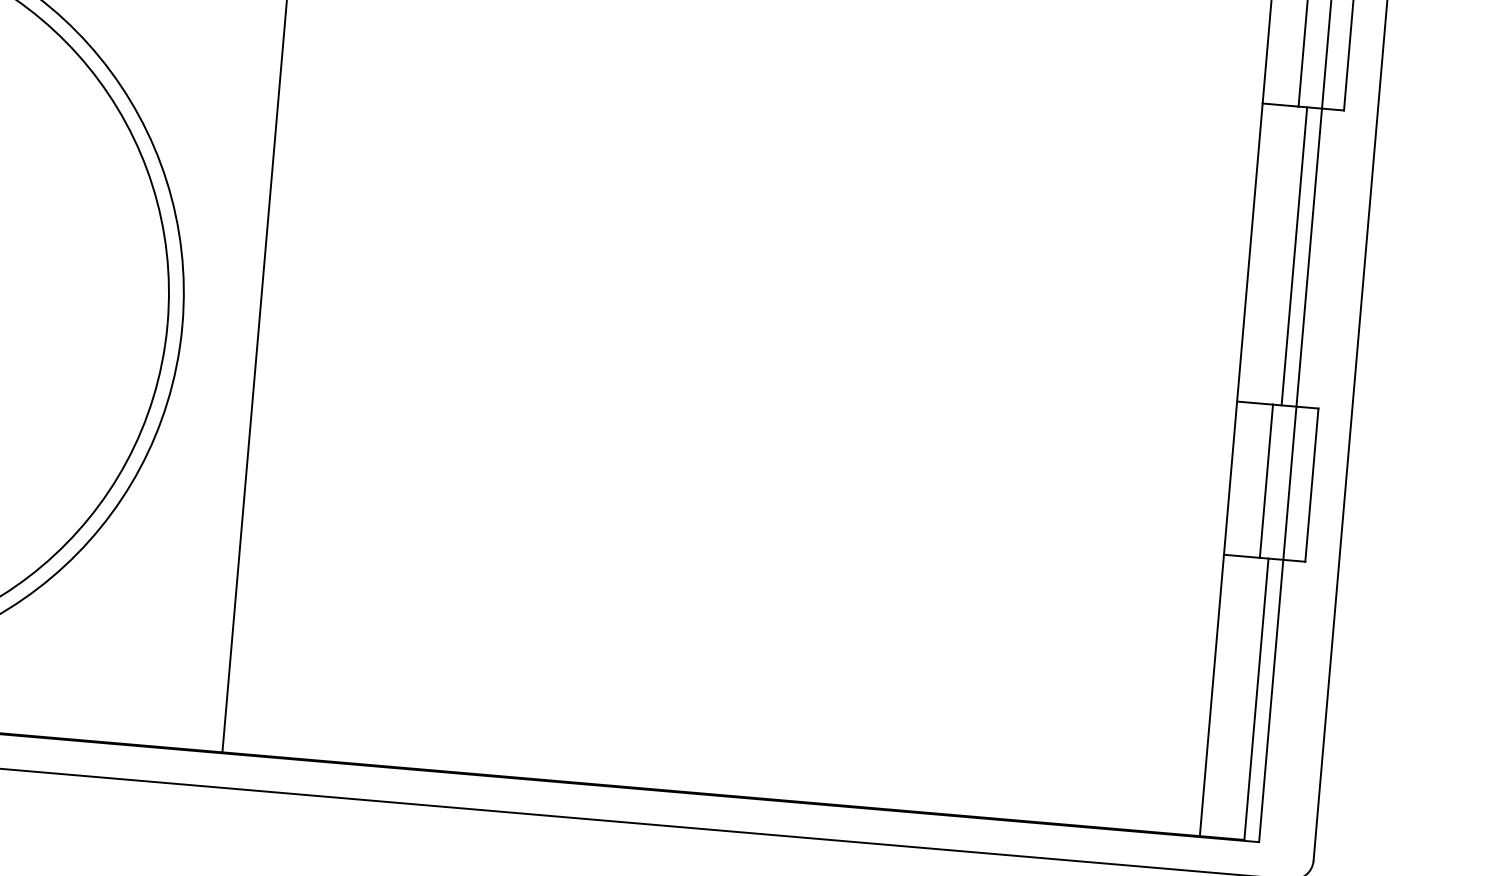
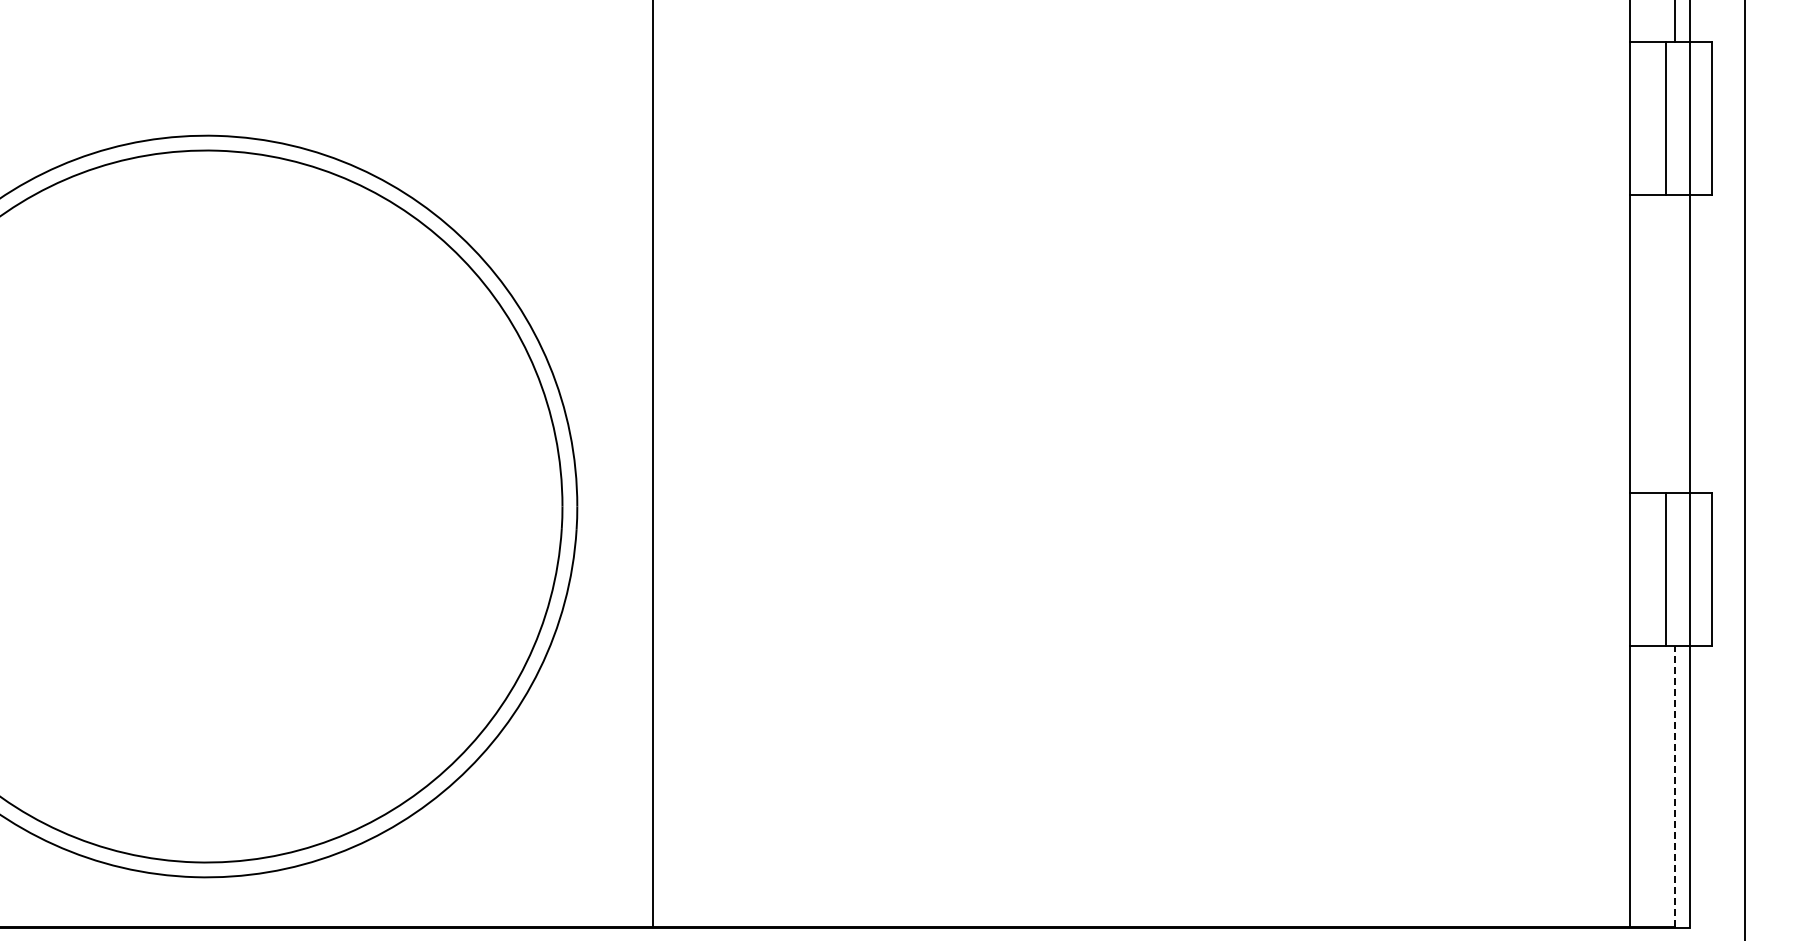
line: (1293, 256) -> (1674, 344), removed
line: (1256, 698) -> (1674, 786), solid -> dashed

